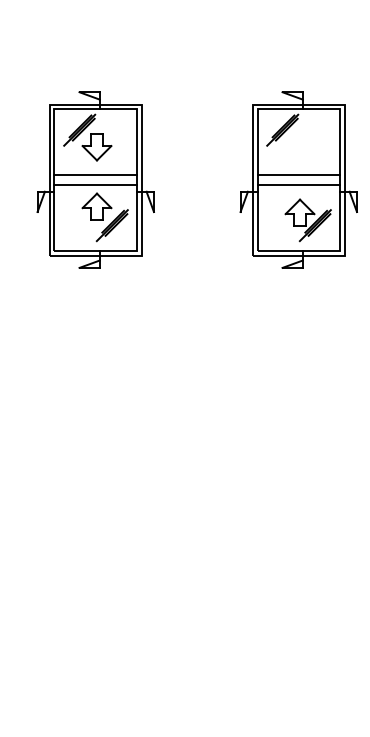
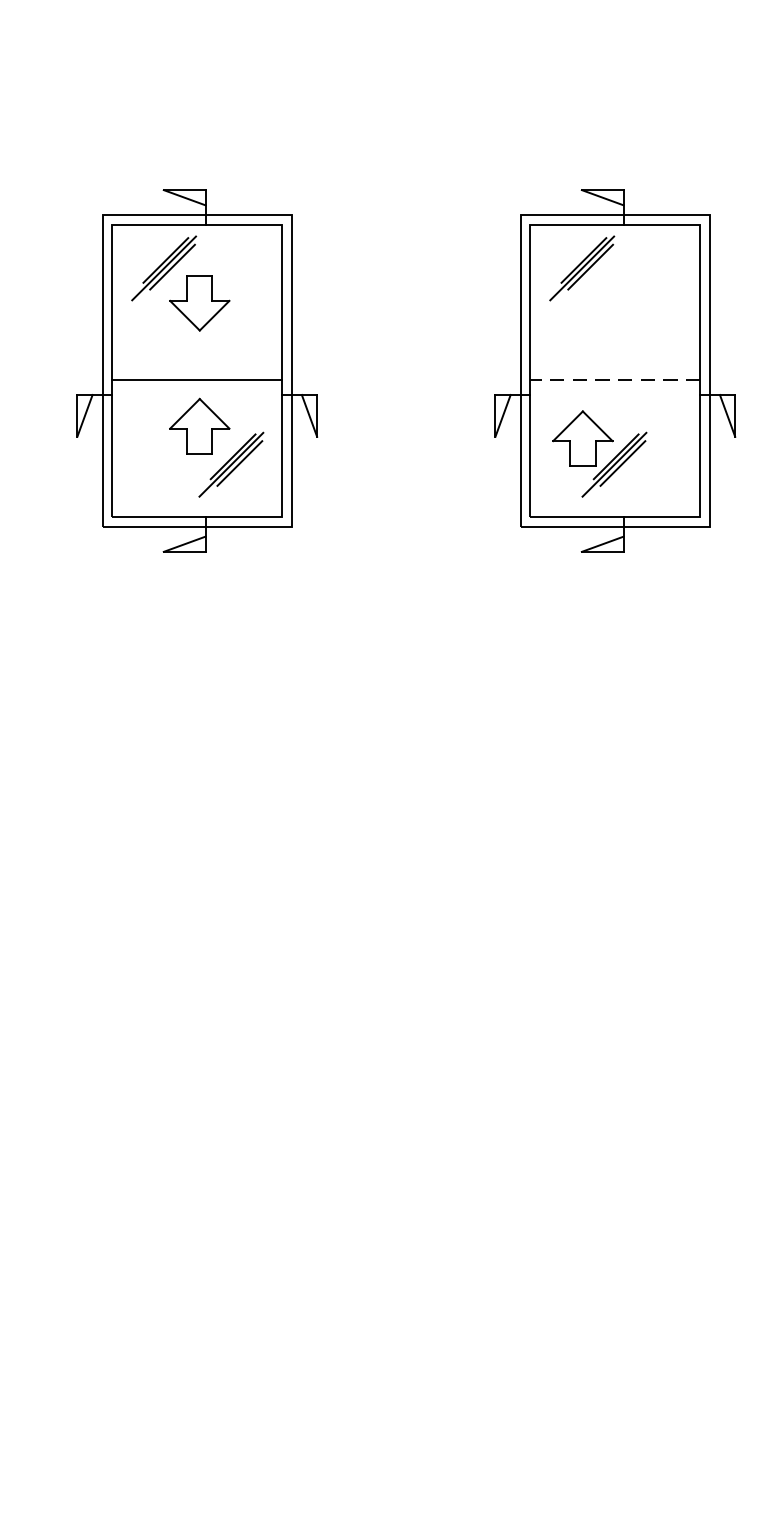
line: (95, 175) -> (196, 361), removed
line: (298, 175) -> (614, 361), removed
line: (298, 184) -> (614, 380), solid -> dashed
part: (307, 220) -> (598, 454), moved

